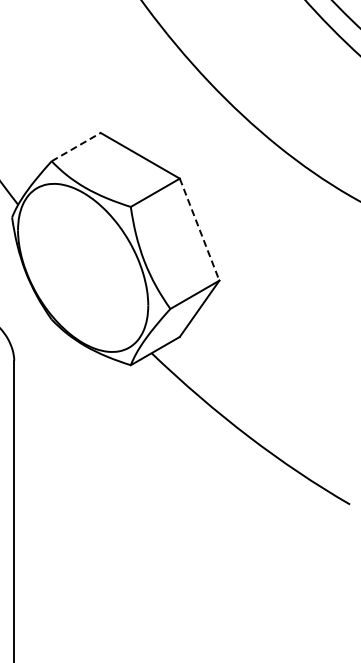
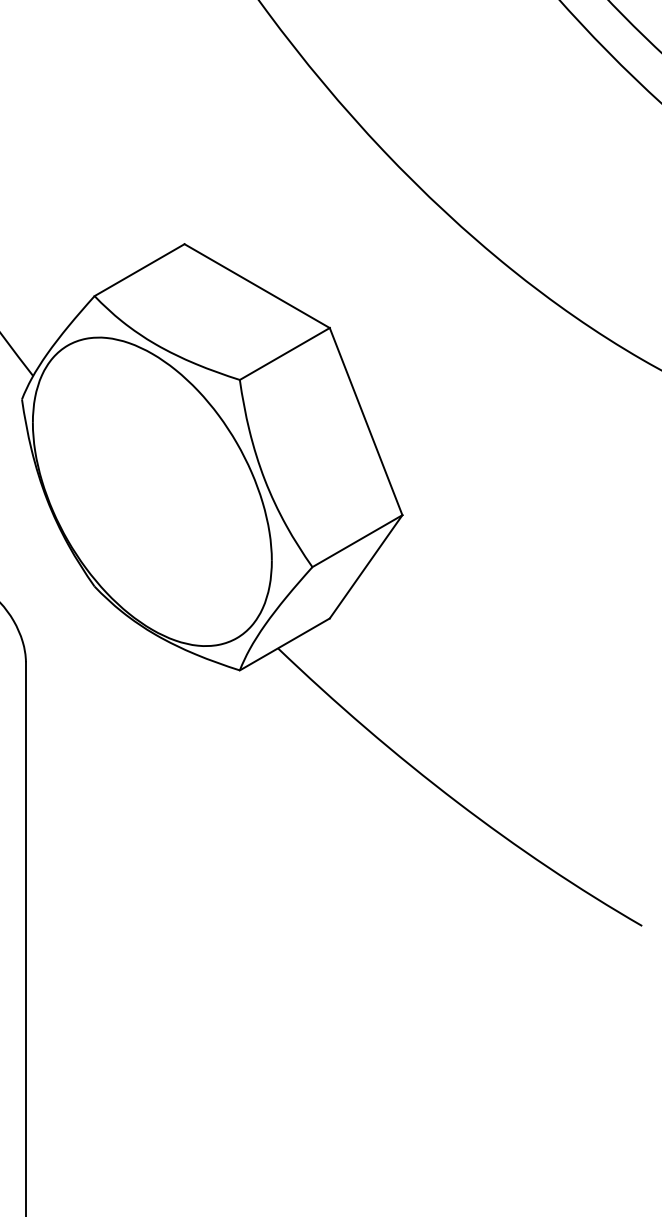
line: (76, 146) -> (140, 269), dashed -> solid
line: (199, 229) -> (365, 421), dashed -> solid

